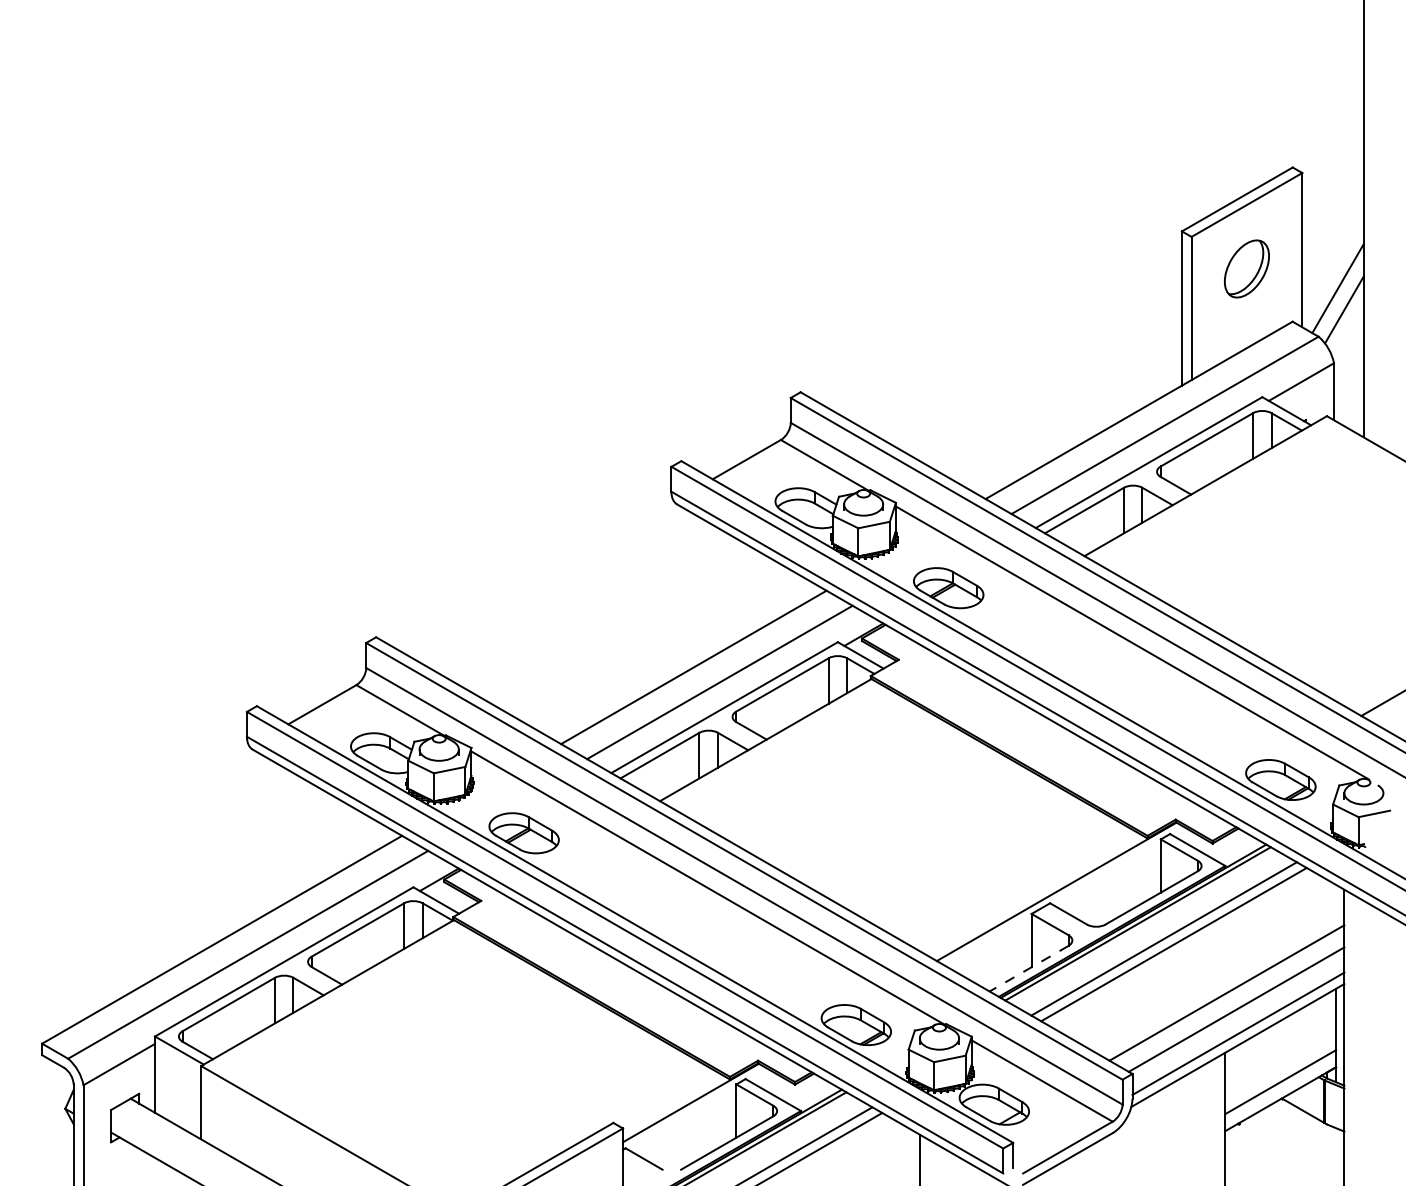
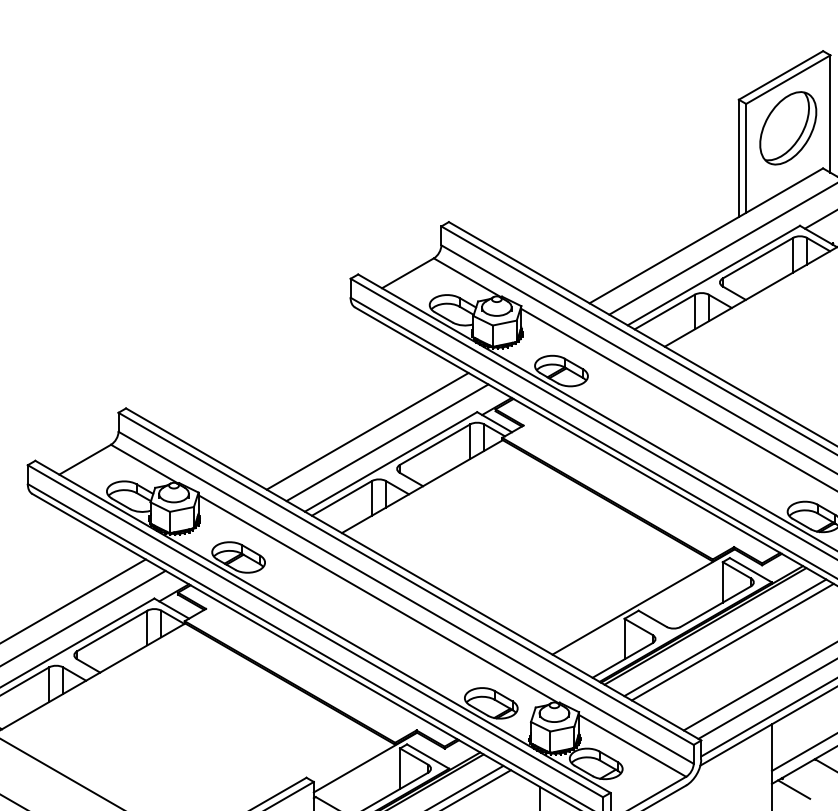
part: (1246, 268) -> (787, 127), size x1.67
line: (1029, 968) -> (622, 660), dashed -> solid
line: (1254, 1138) -> (794, 789), added

